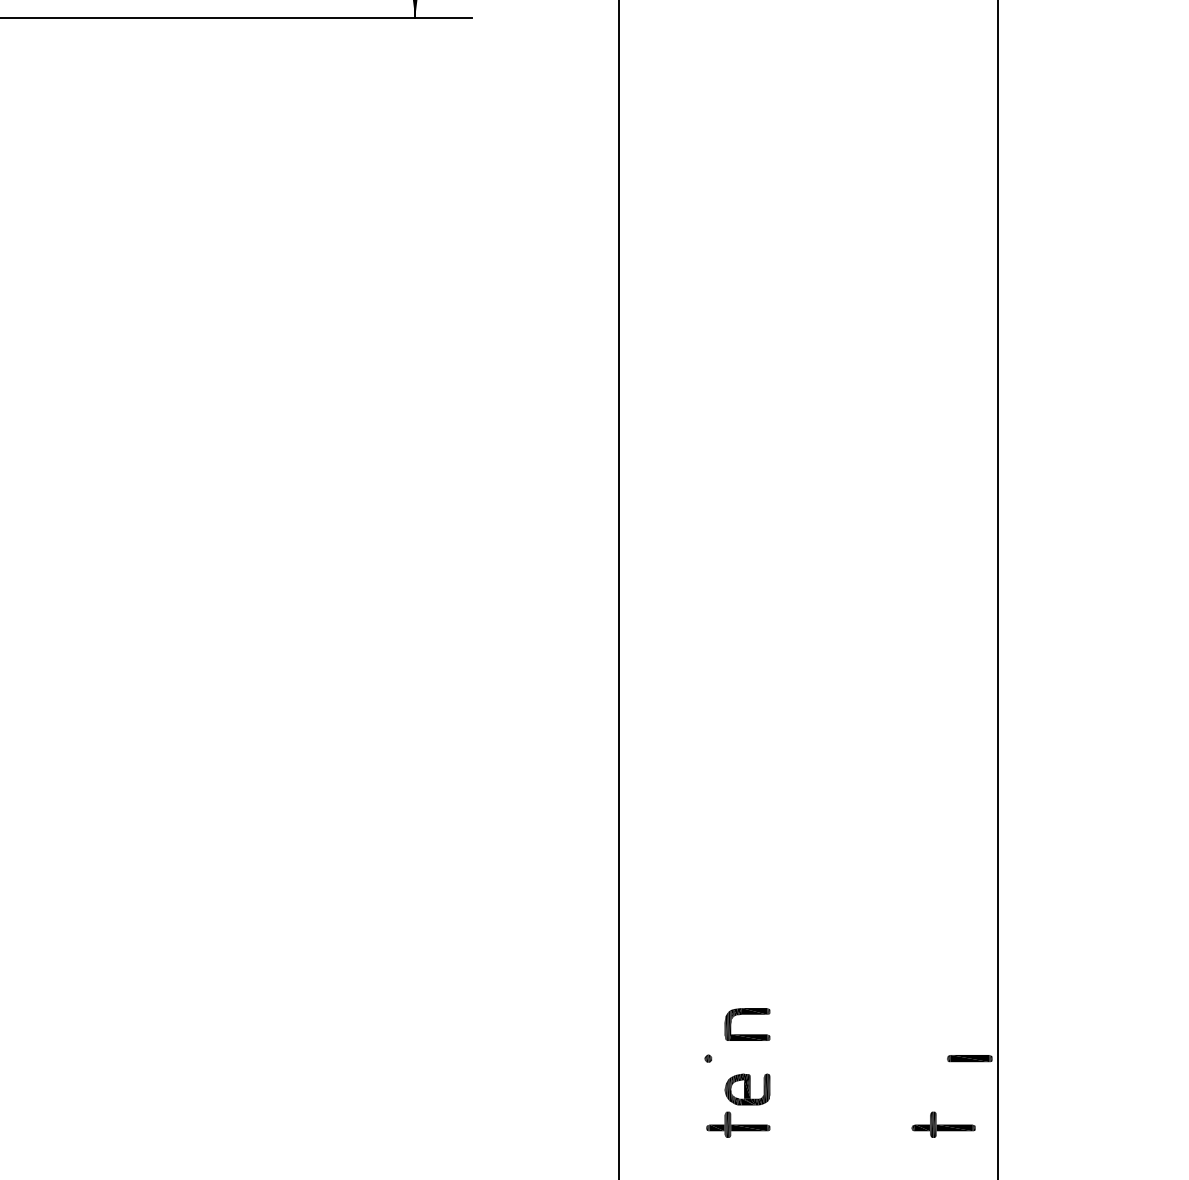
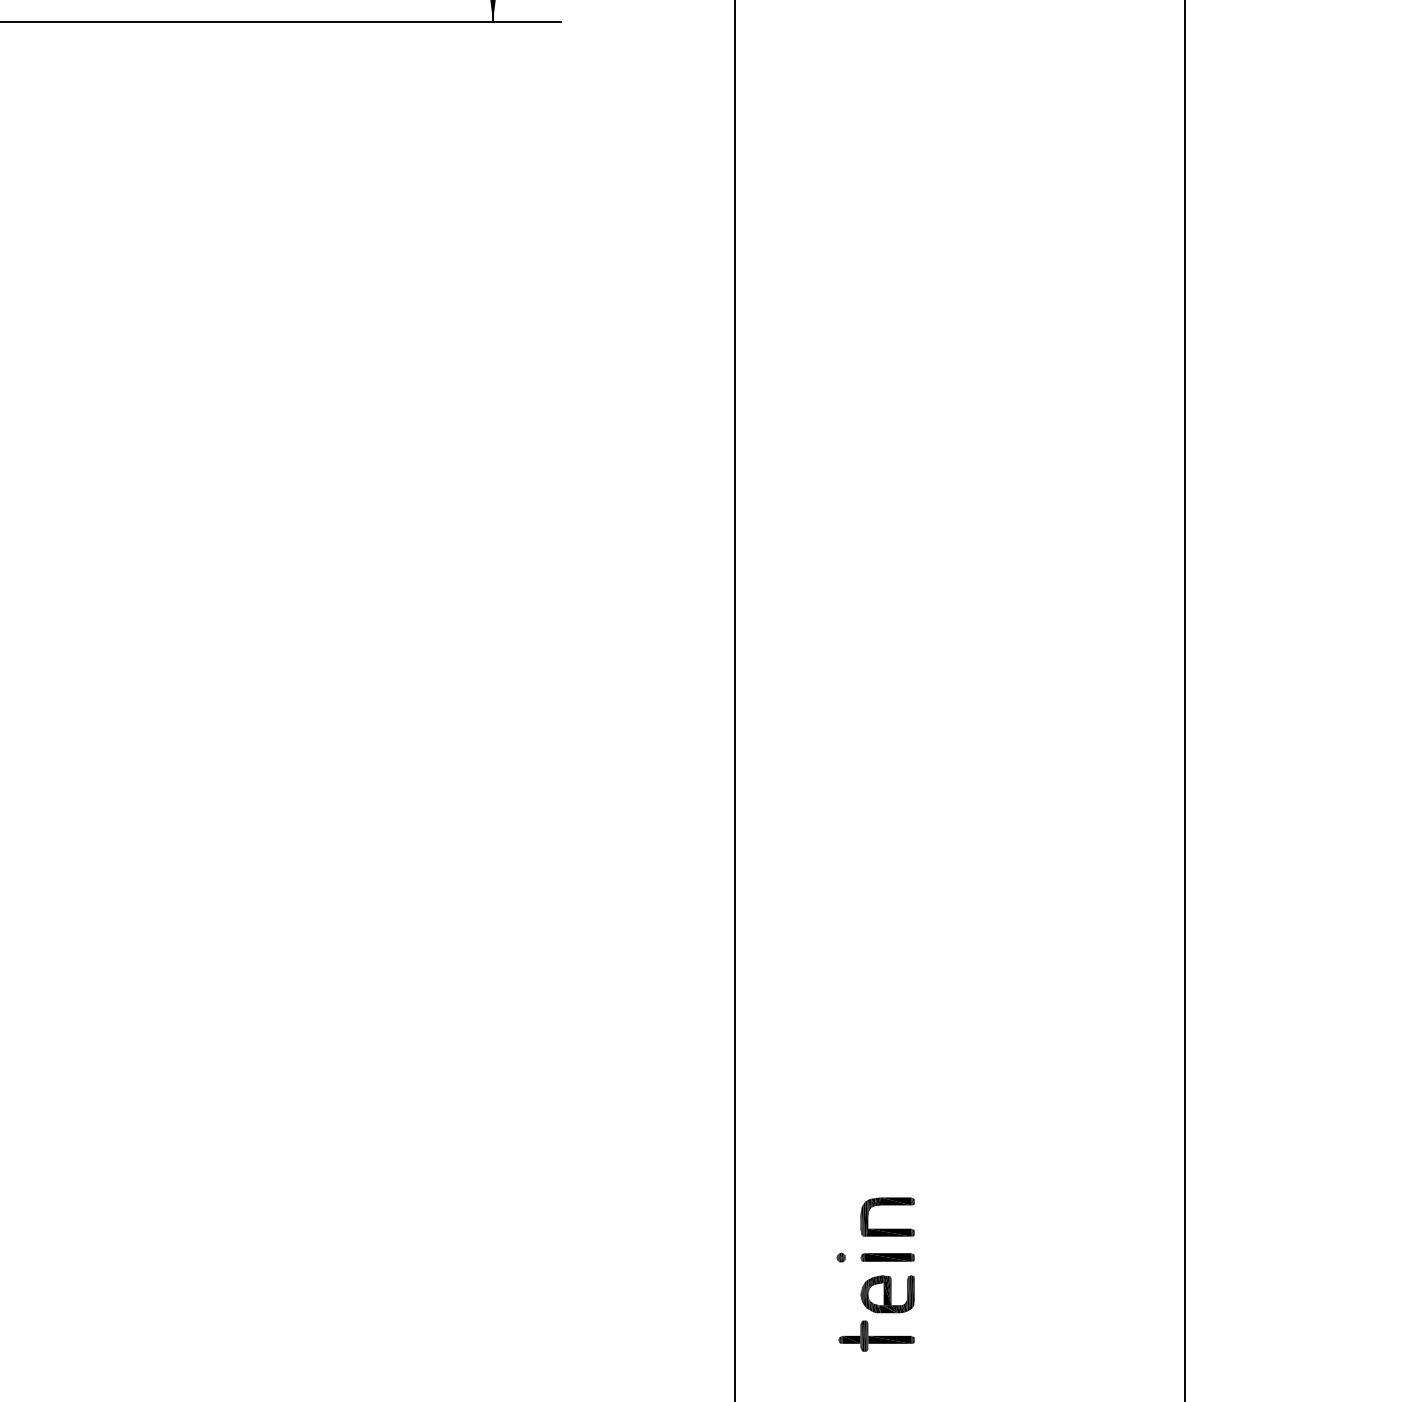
part: (969, 1058) -> (887, 1257), moved
part: (943, 1124) -> (1120, 1335), removed

